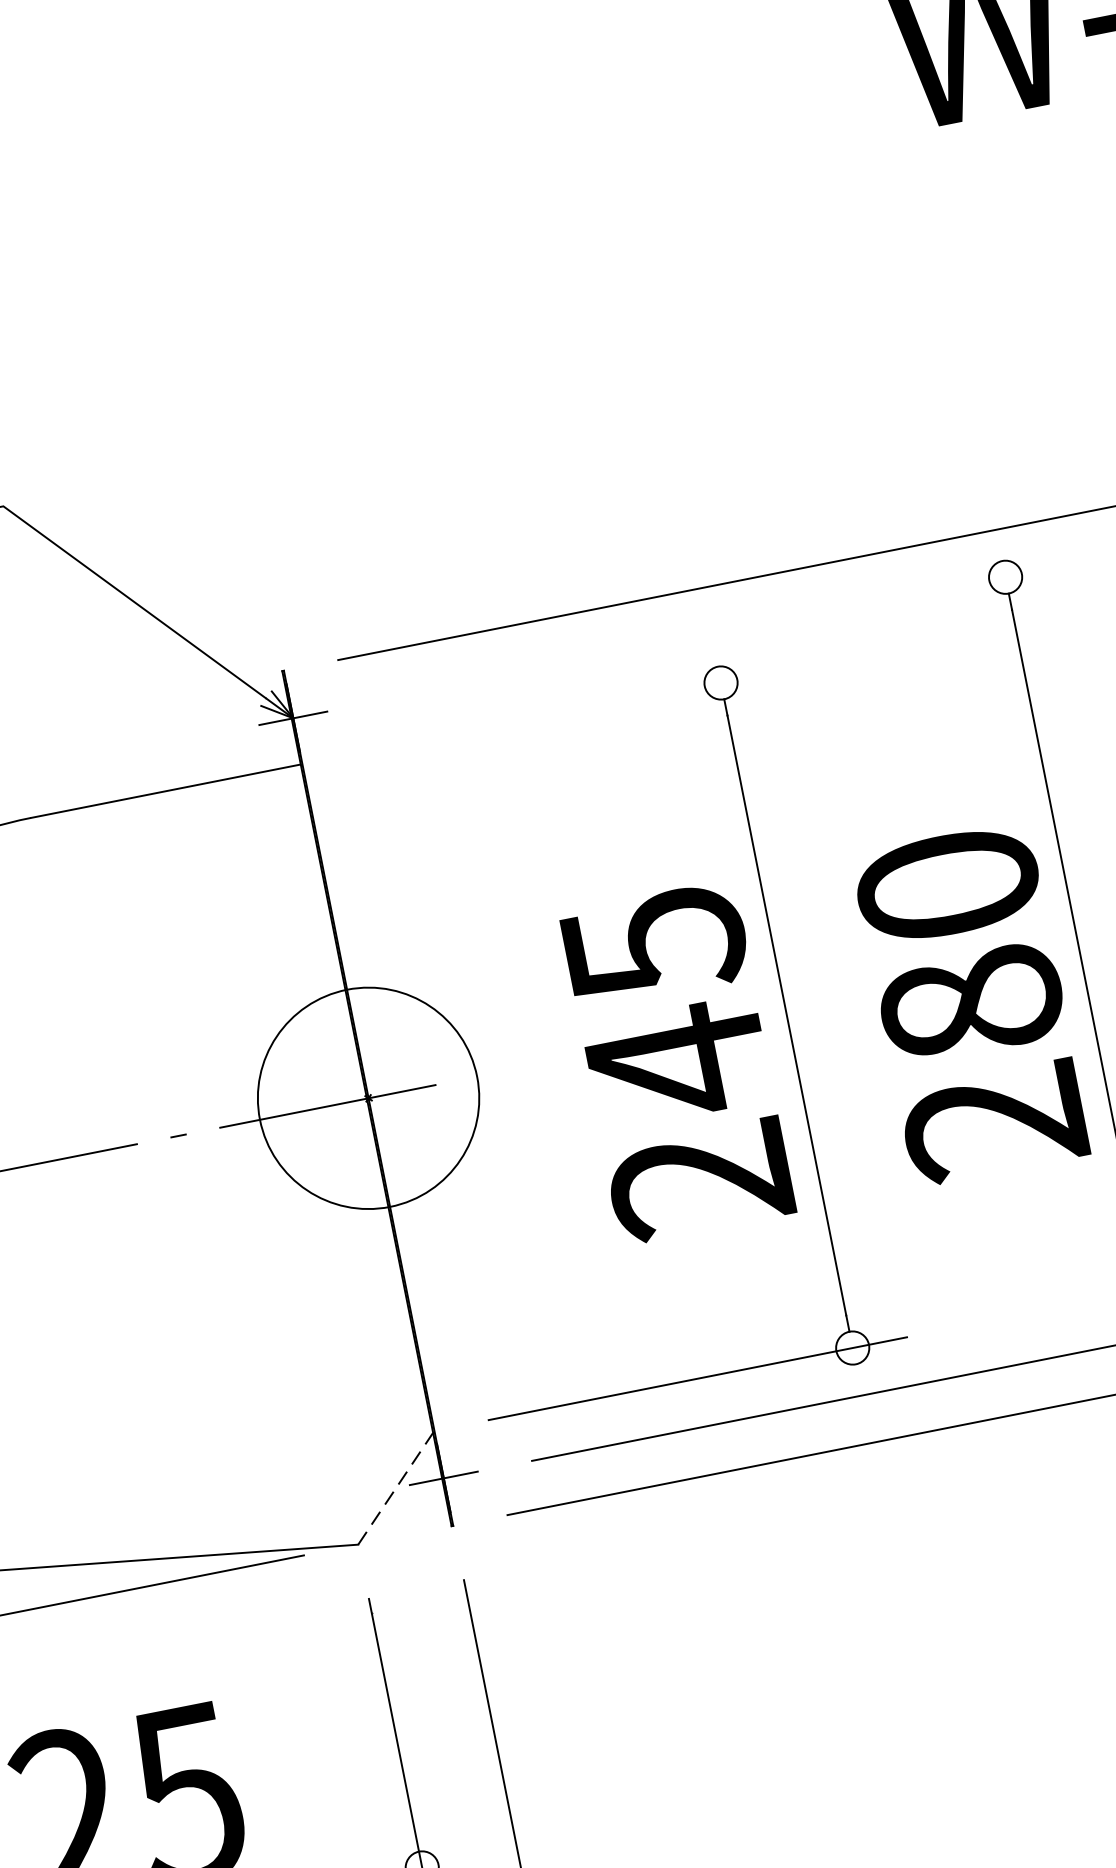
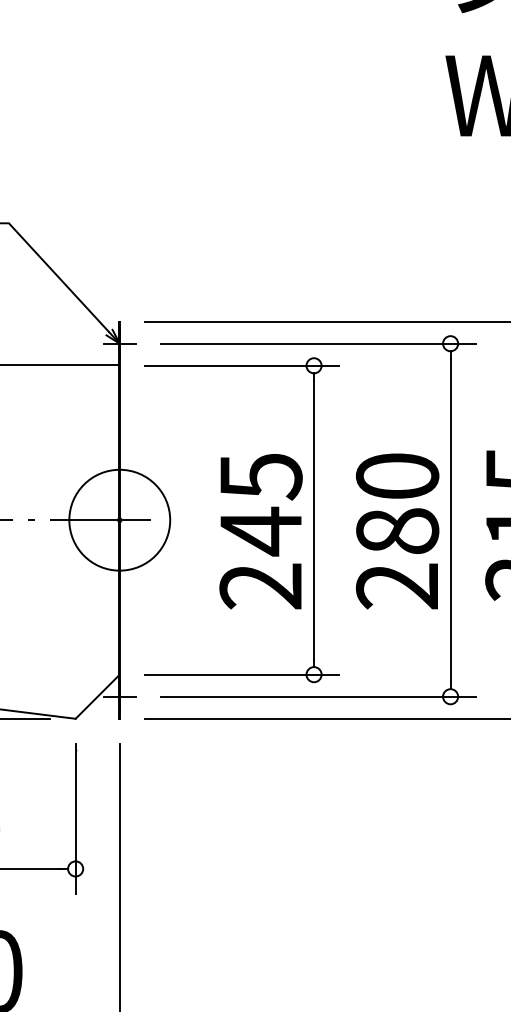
line: (718, 633) -> (317, 343), added
line: (564, 713) -> (241, 365), added
line: (396, 1489) -> (97, 697), dashed -> solid

